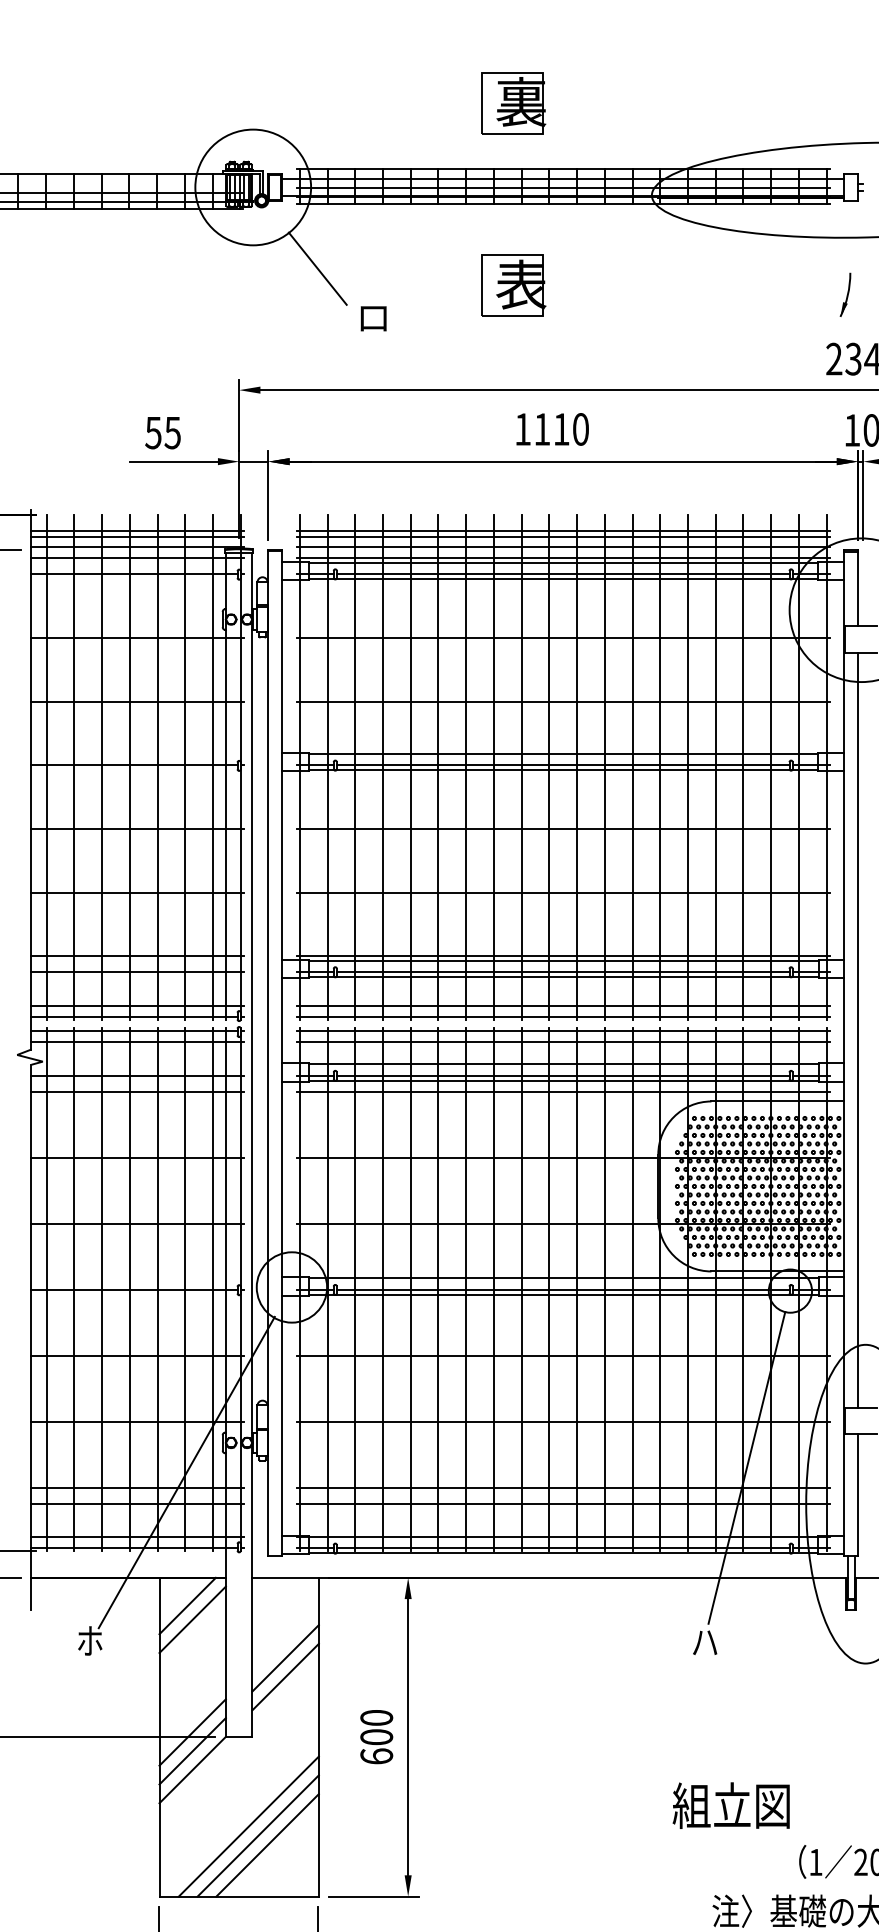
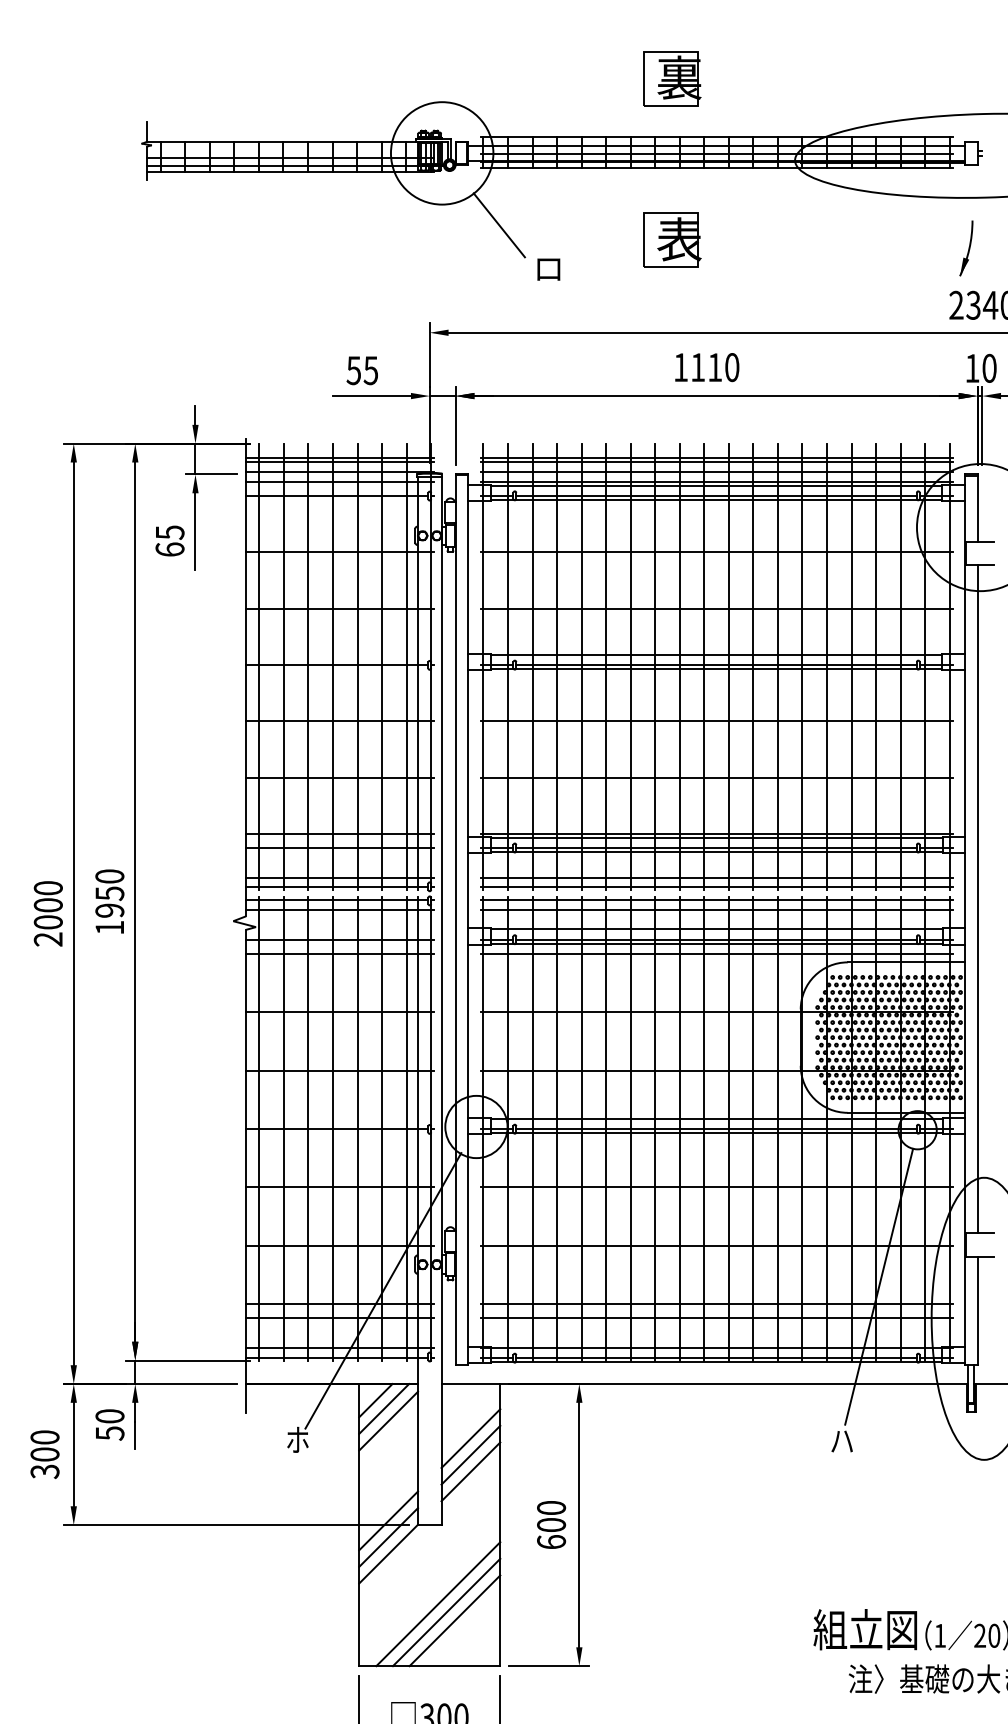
part: (845, 294) -> (966, 248), size x1.43
line: (177, 1596) -> (375, 1400), added
line: (285, 1639) -> (470, 1438), added
text: (730, 1805) -> (864, 1629), moved

